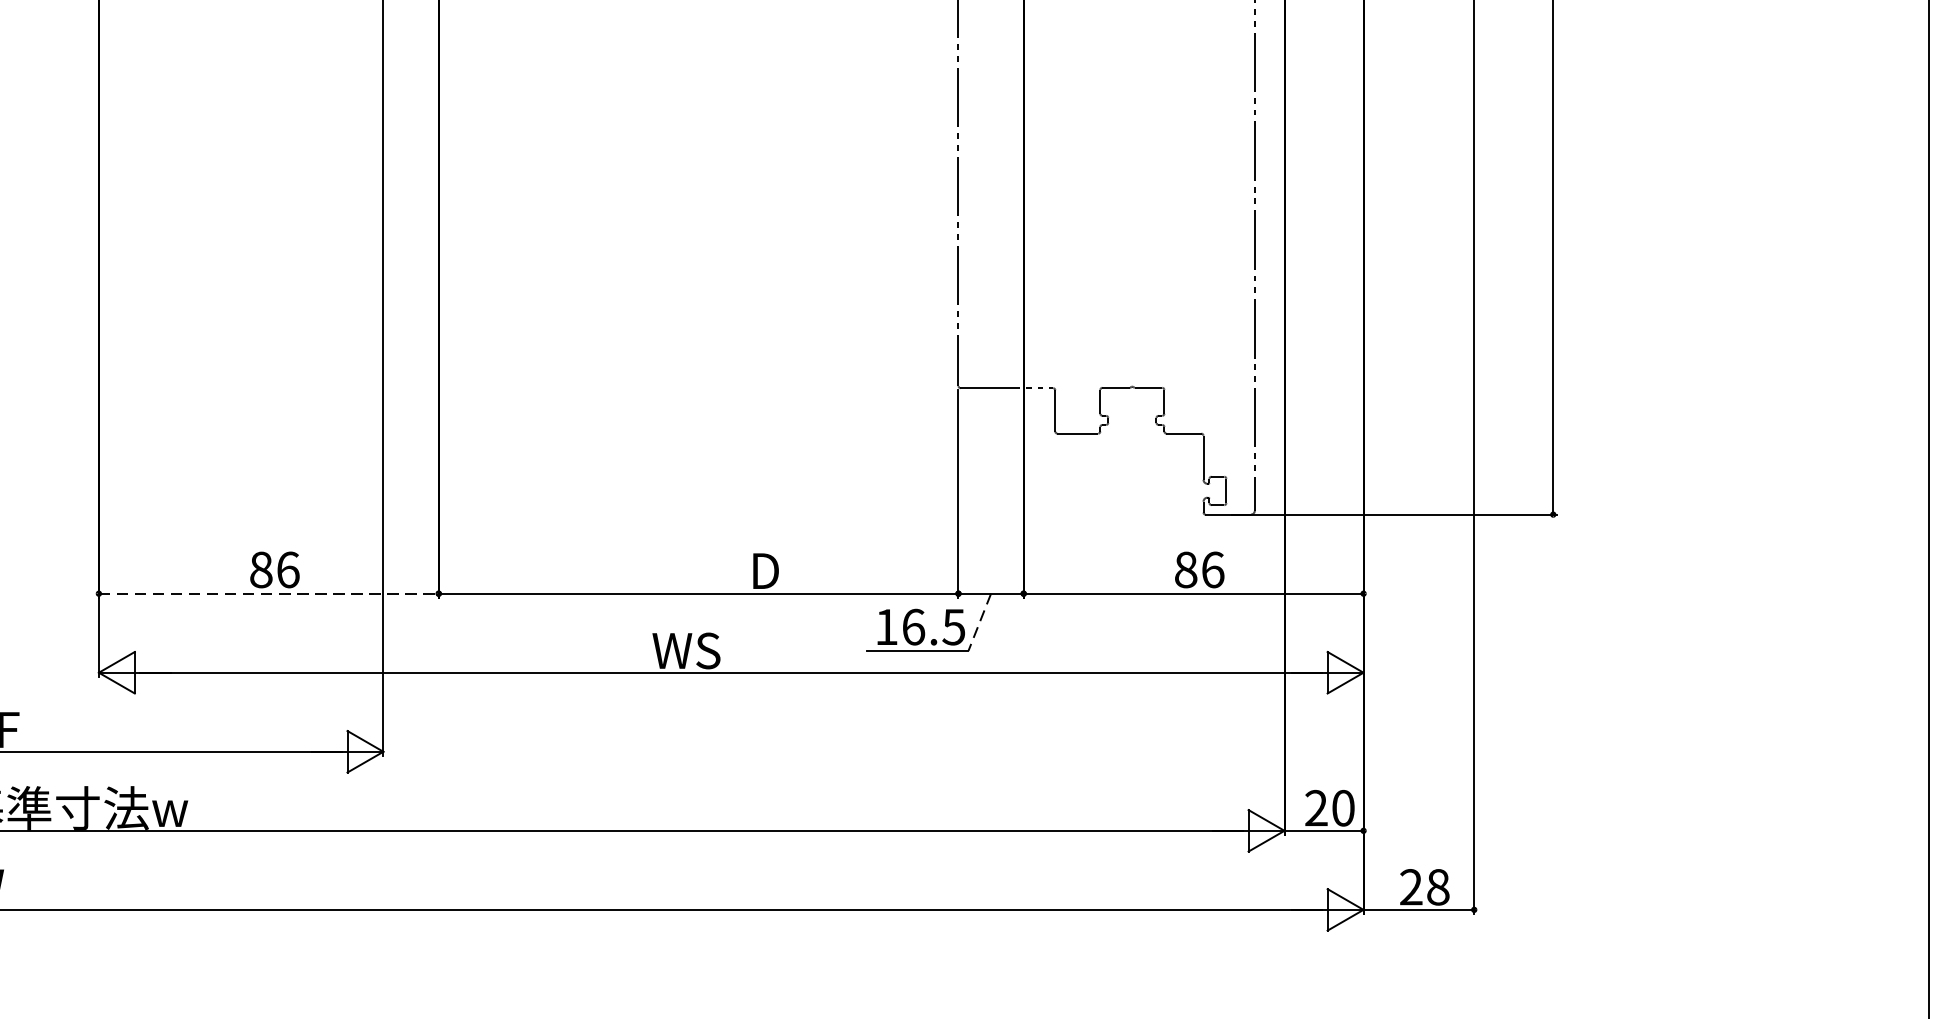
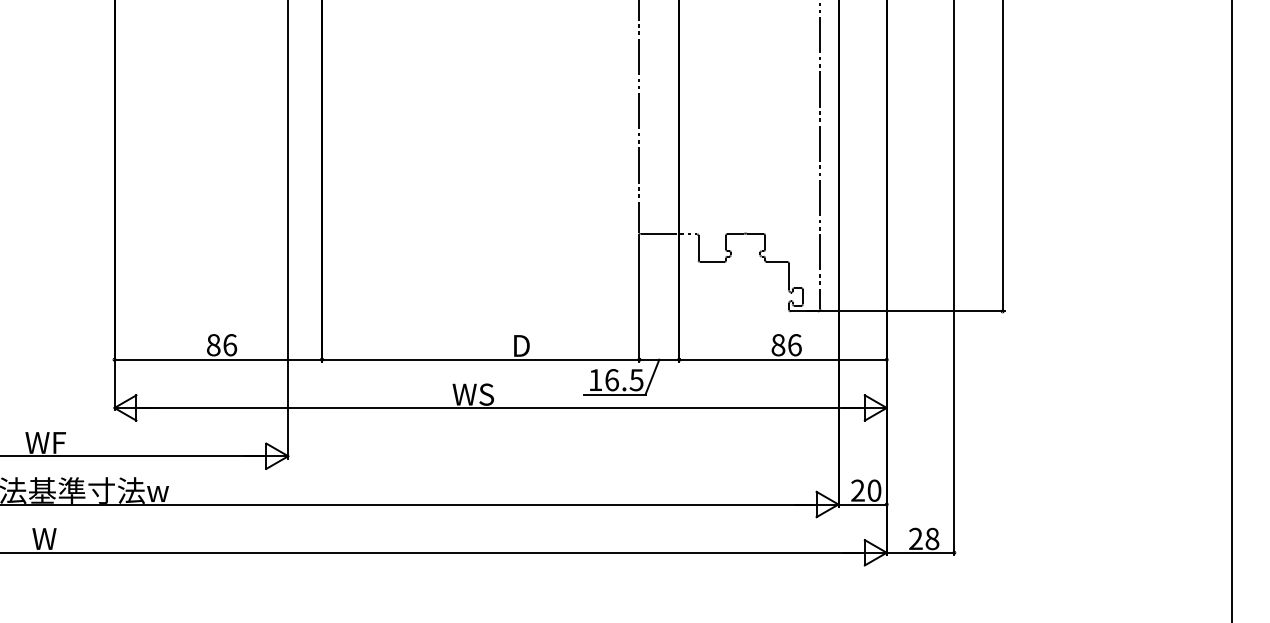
line: (269, 593) -> (218, 359), dashed -> solid
line: (979, 622) -> (652, 377), dashed -> solid

